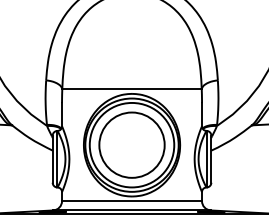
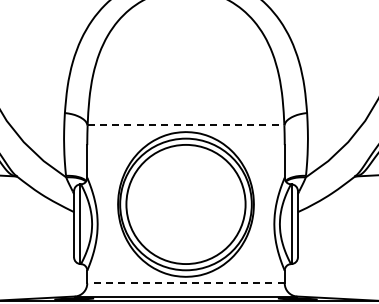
line: (132, 89) -> (186, 125), solid -> dashed
circle: (131, 145) -> (185, 204), removed
line: (132, 201) -> (186, 283), solid -> dashed

